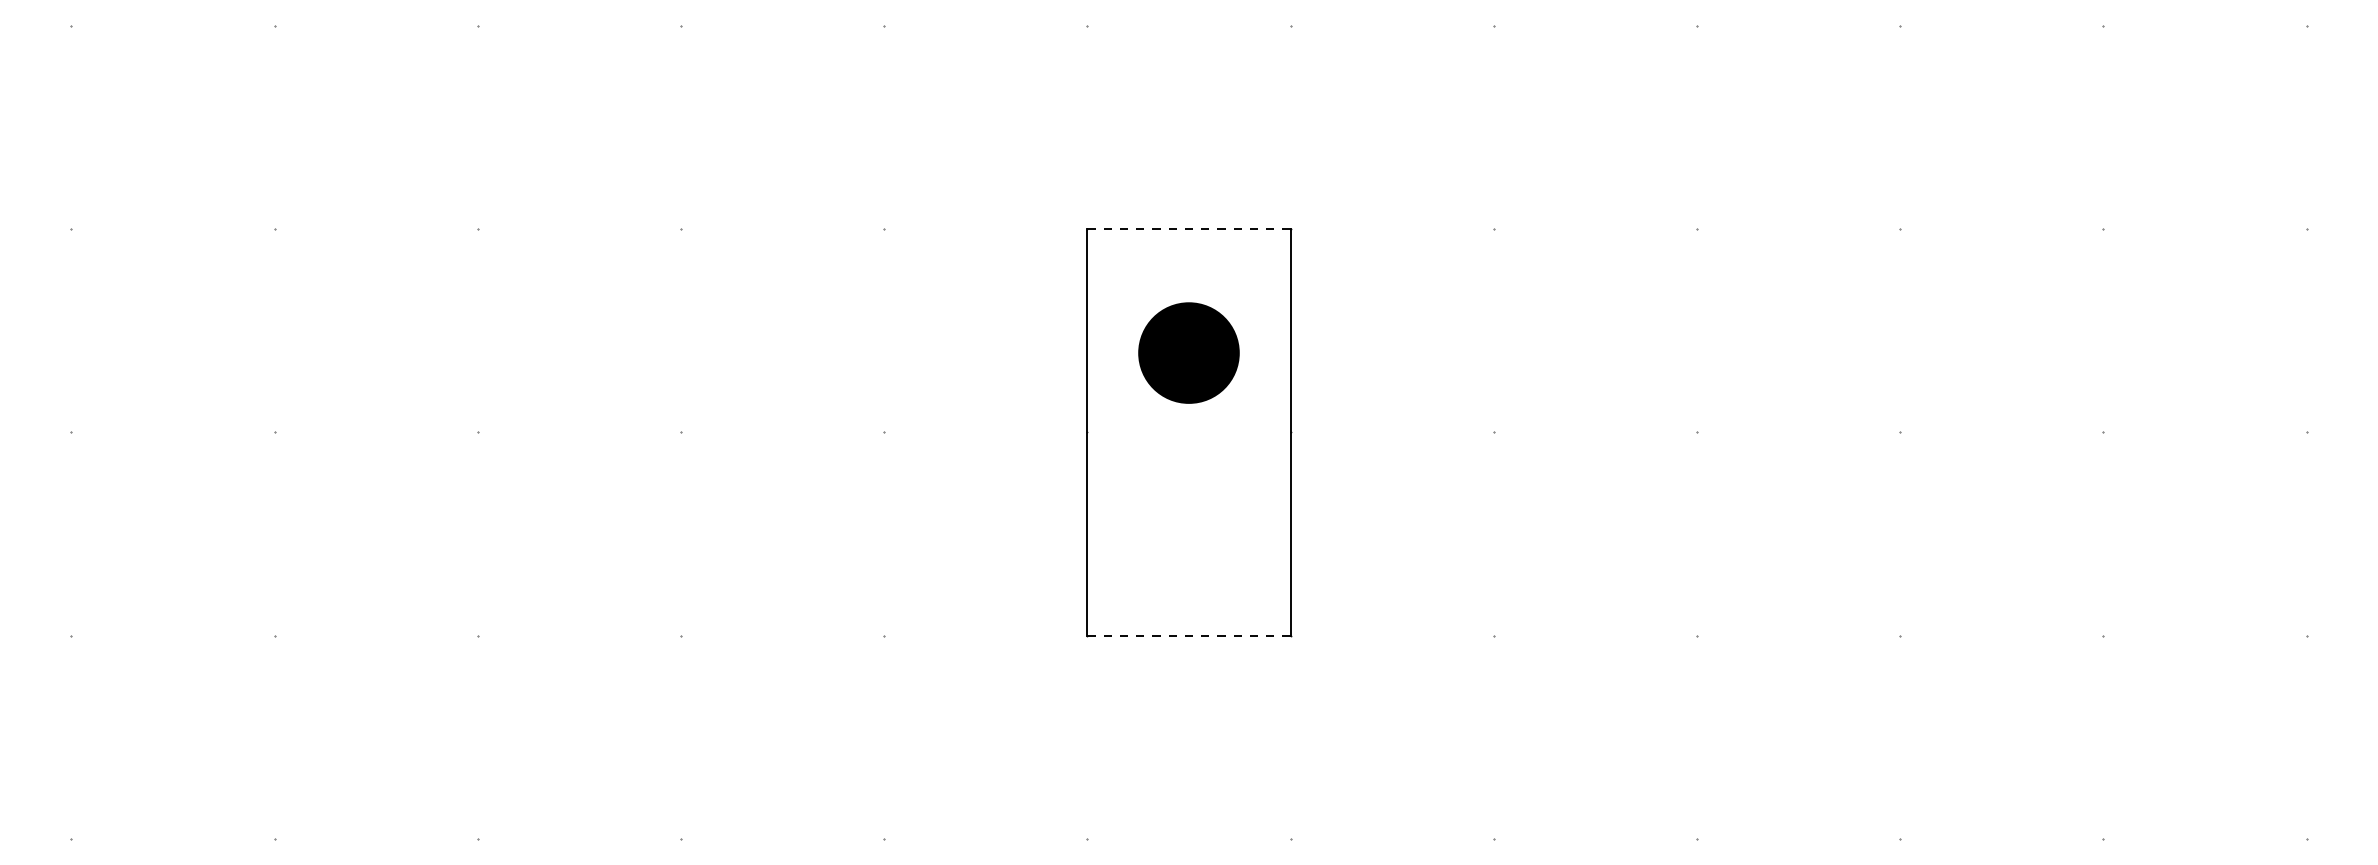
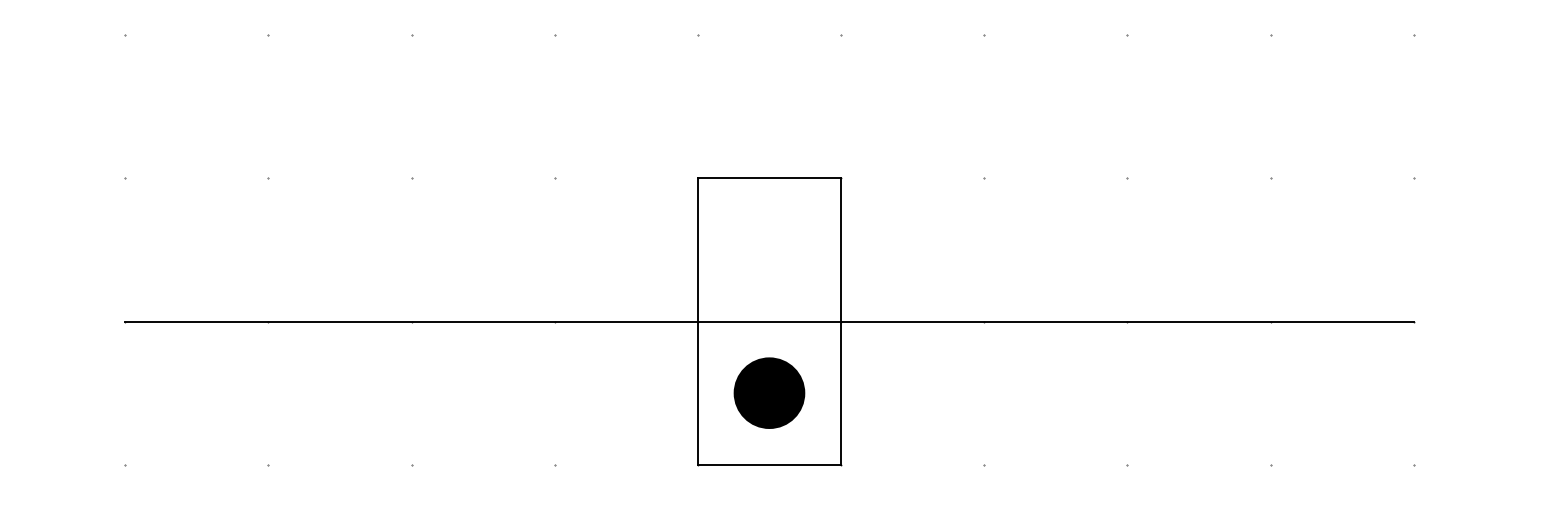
line: (1189, 229) -> (769, 178), dashed -> solid
part: (1188, 352) -> (769, 392), moved
line: (1188, 432) -> (769, 321), added
line: (1189, 635) -> (769, 464), dashed -> solid

